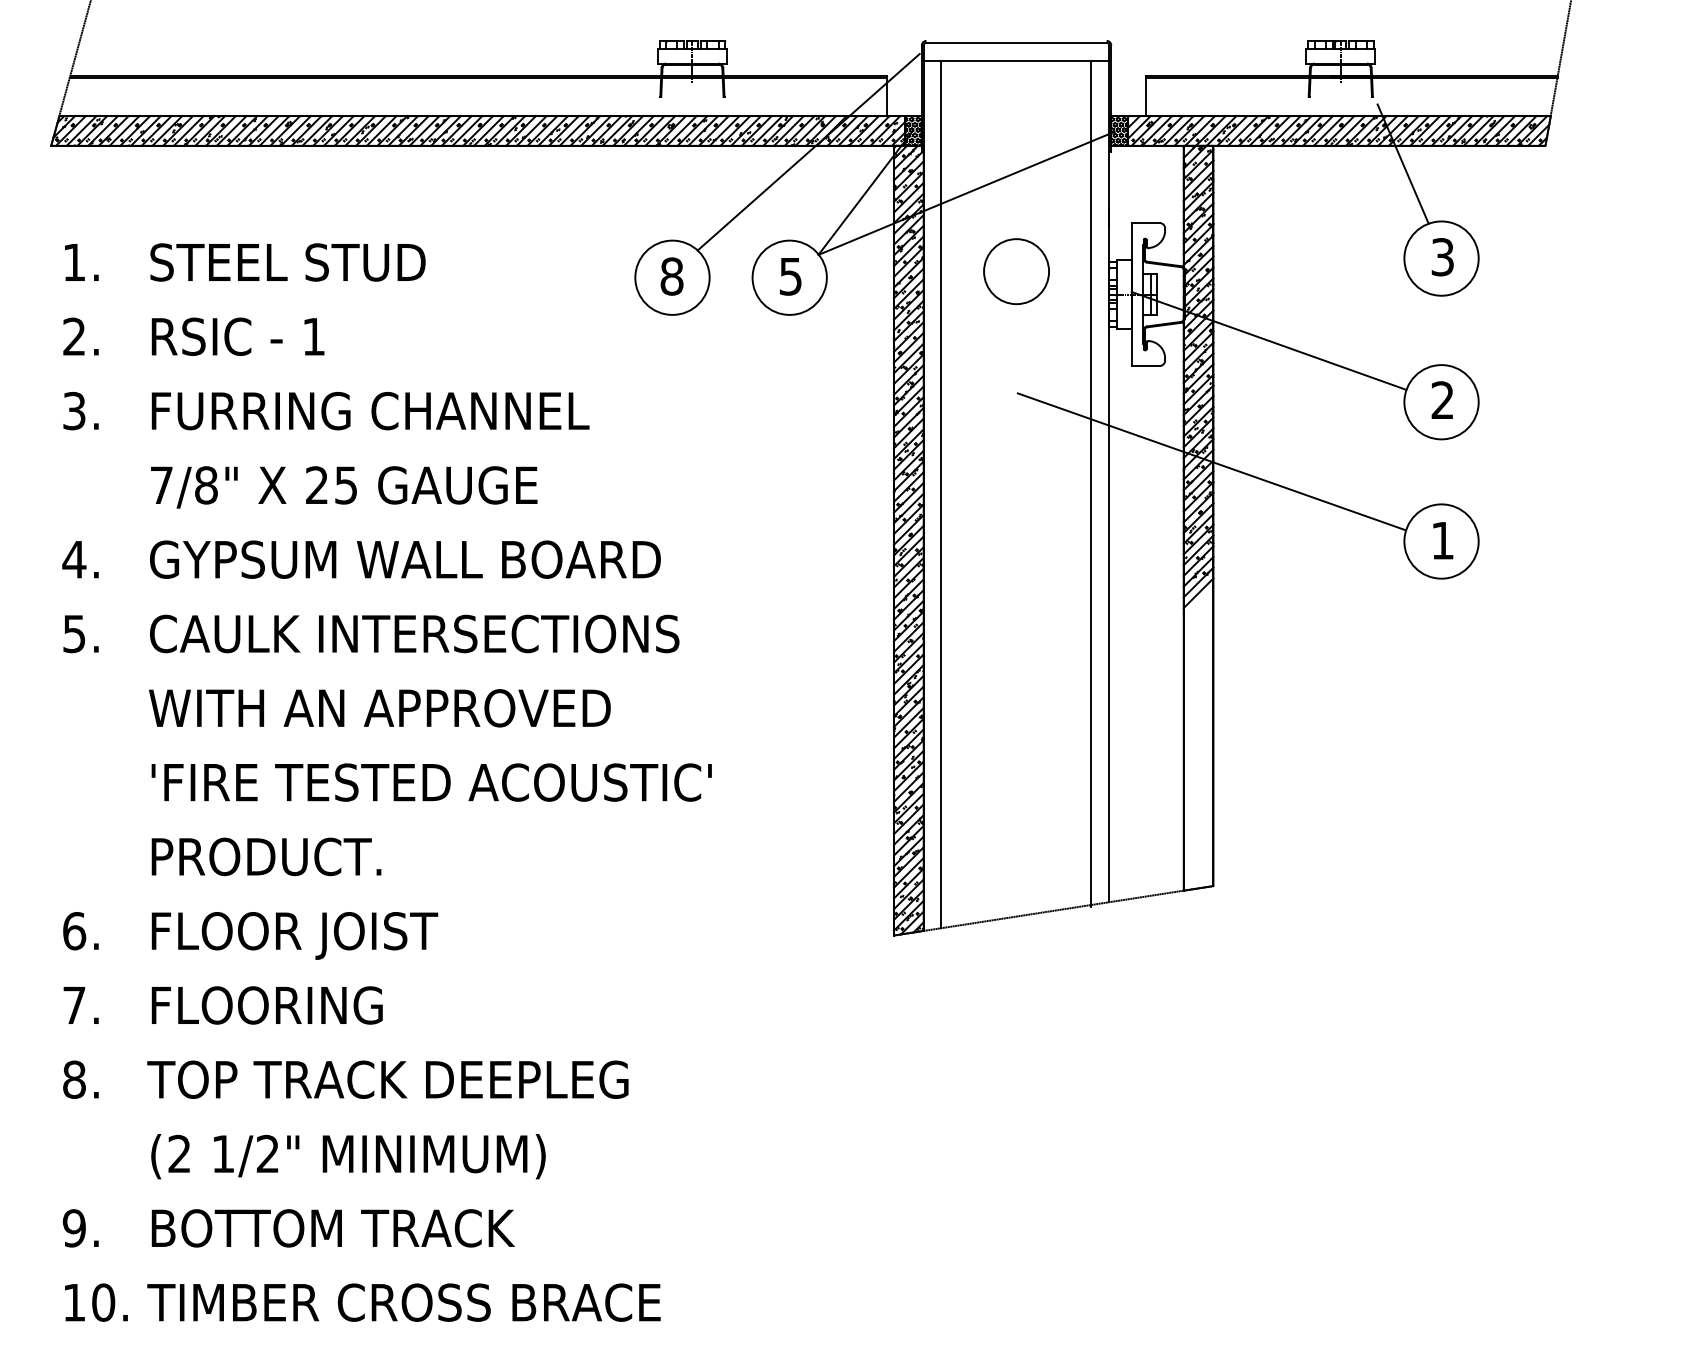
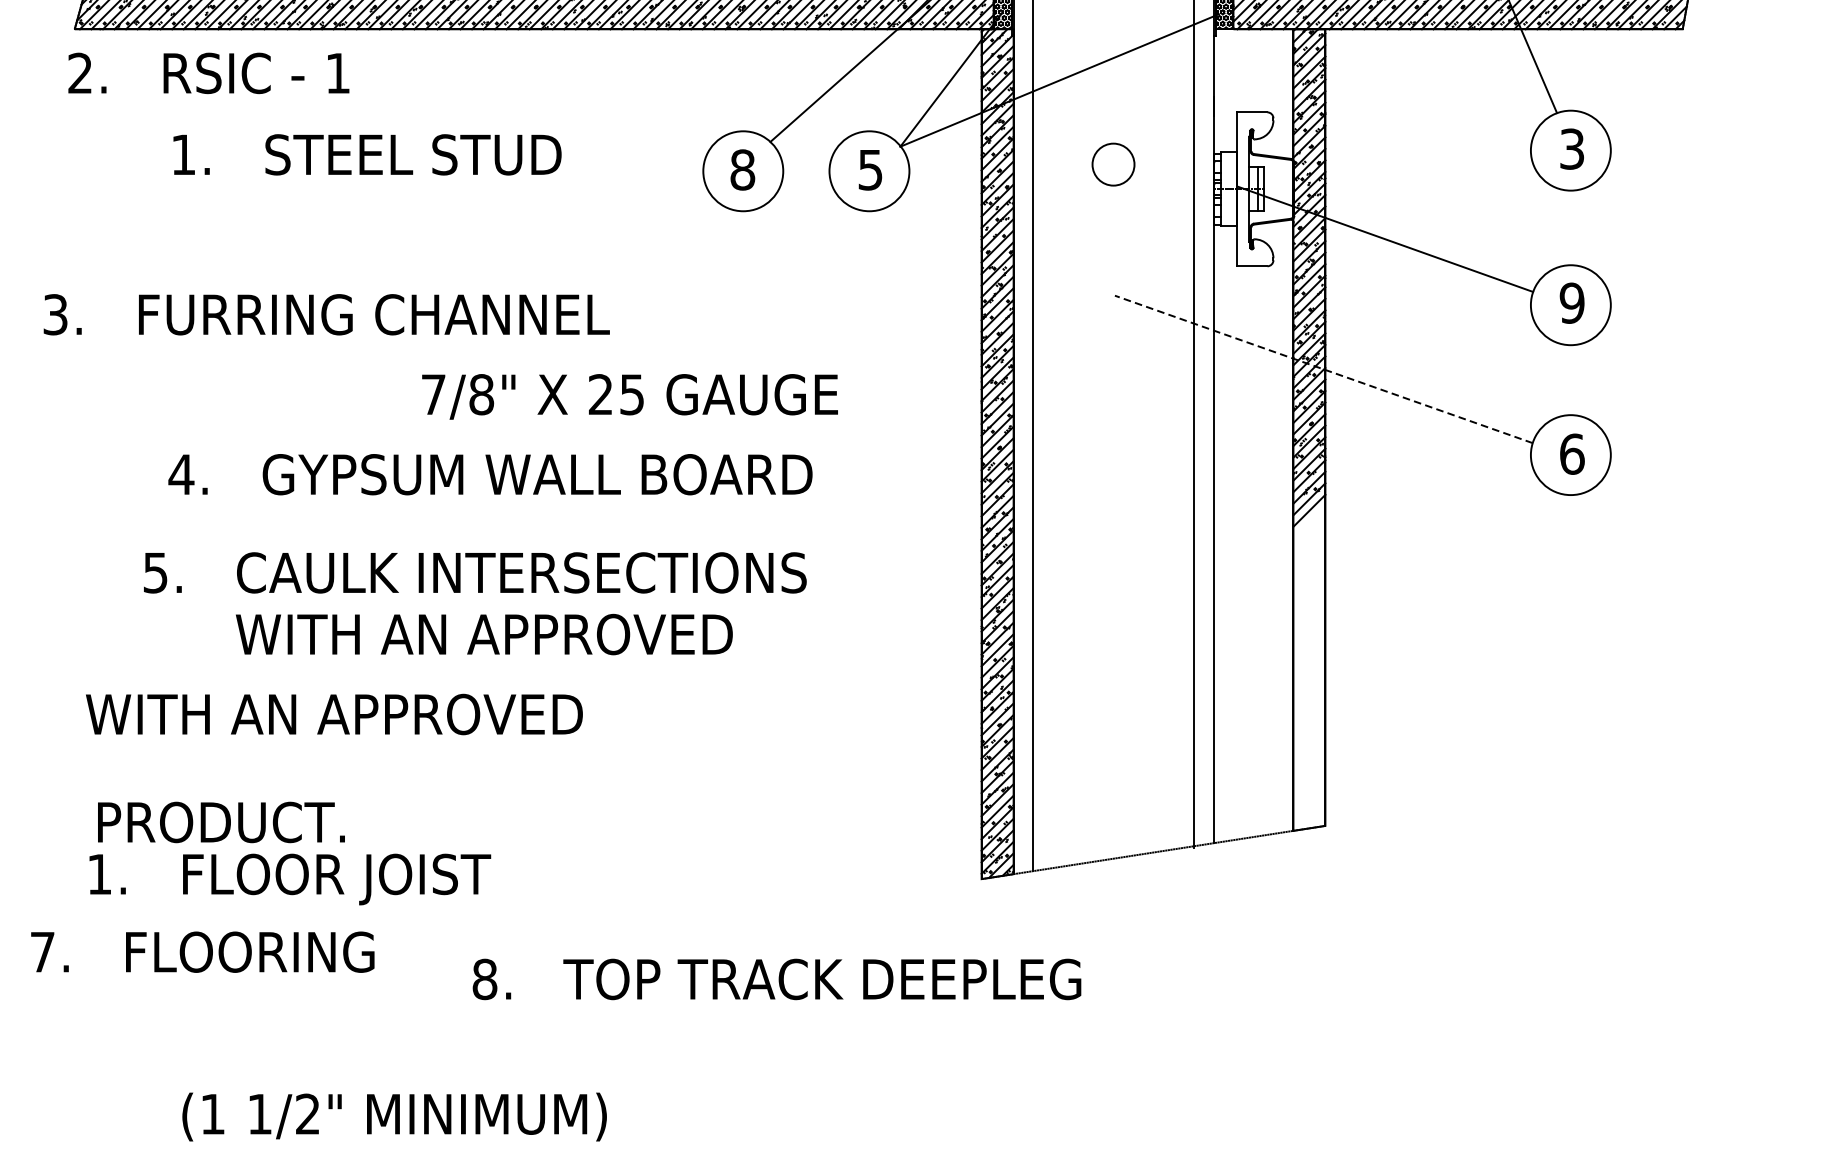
text: (245, 262) -> (367, 154), moved
circle: (1016, 271) -> (1113, 164), size x0.6
text: (193, 336) -> (208, 73), moved
text: (1442, 400) -> (1571, 303), 2 -> 9
text: (326, 410) -> (326, 314), moved
line: (1211, 461) -> (1323, 368), solid -> dashed
text: (344, 487) -> (630, 396), moved
text: (1442, 540) -> (1571, 454), 1 -> 6
text: (361, 559) -> (490, 474), moved
text: (371, 633) -> (475, 572), moved
text: (379, 708) -> (483, 634), moved
text: (386, 782) -> (435, 714), 'FIRE TESTED ACOUSTIC' -> WITH AN APPROVED
text: (266, 856) -> (221, 822), moved
text: (74, 931) -> (99, 874), 6. -> 1.
text: (222, 1005) -> (202, 952), moved
text: (345, 1079) -> (776, 979), moved
text: (179, 1153) -> (212, 1113), (2 -> (1

